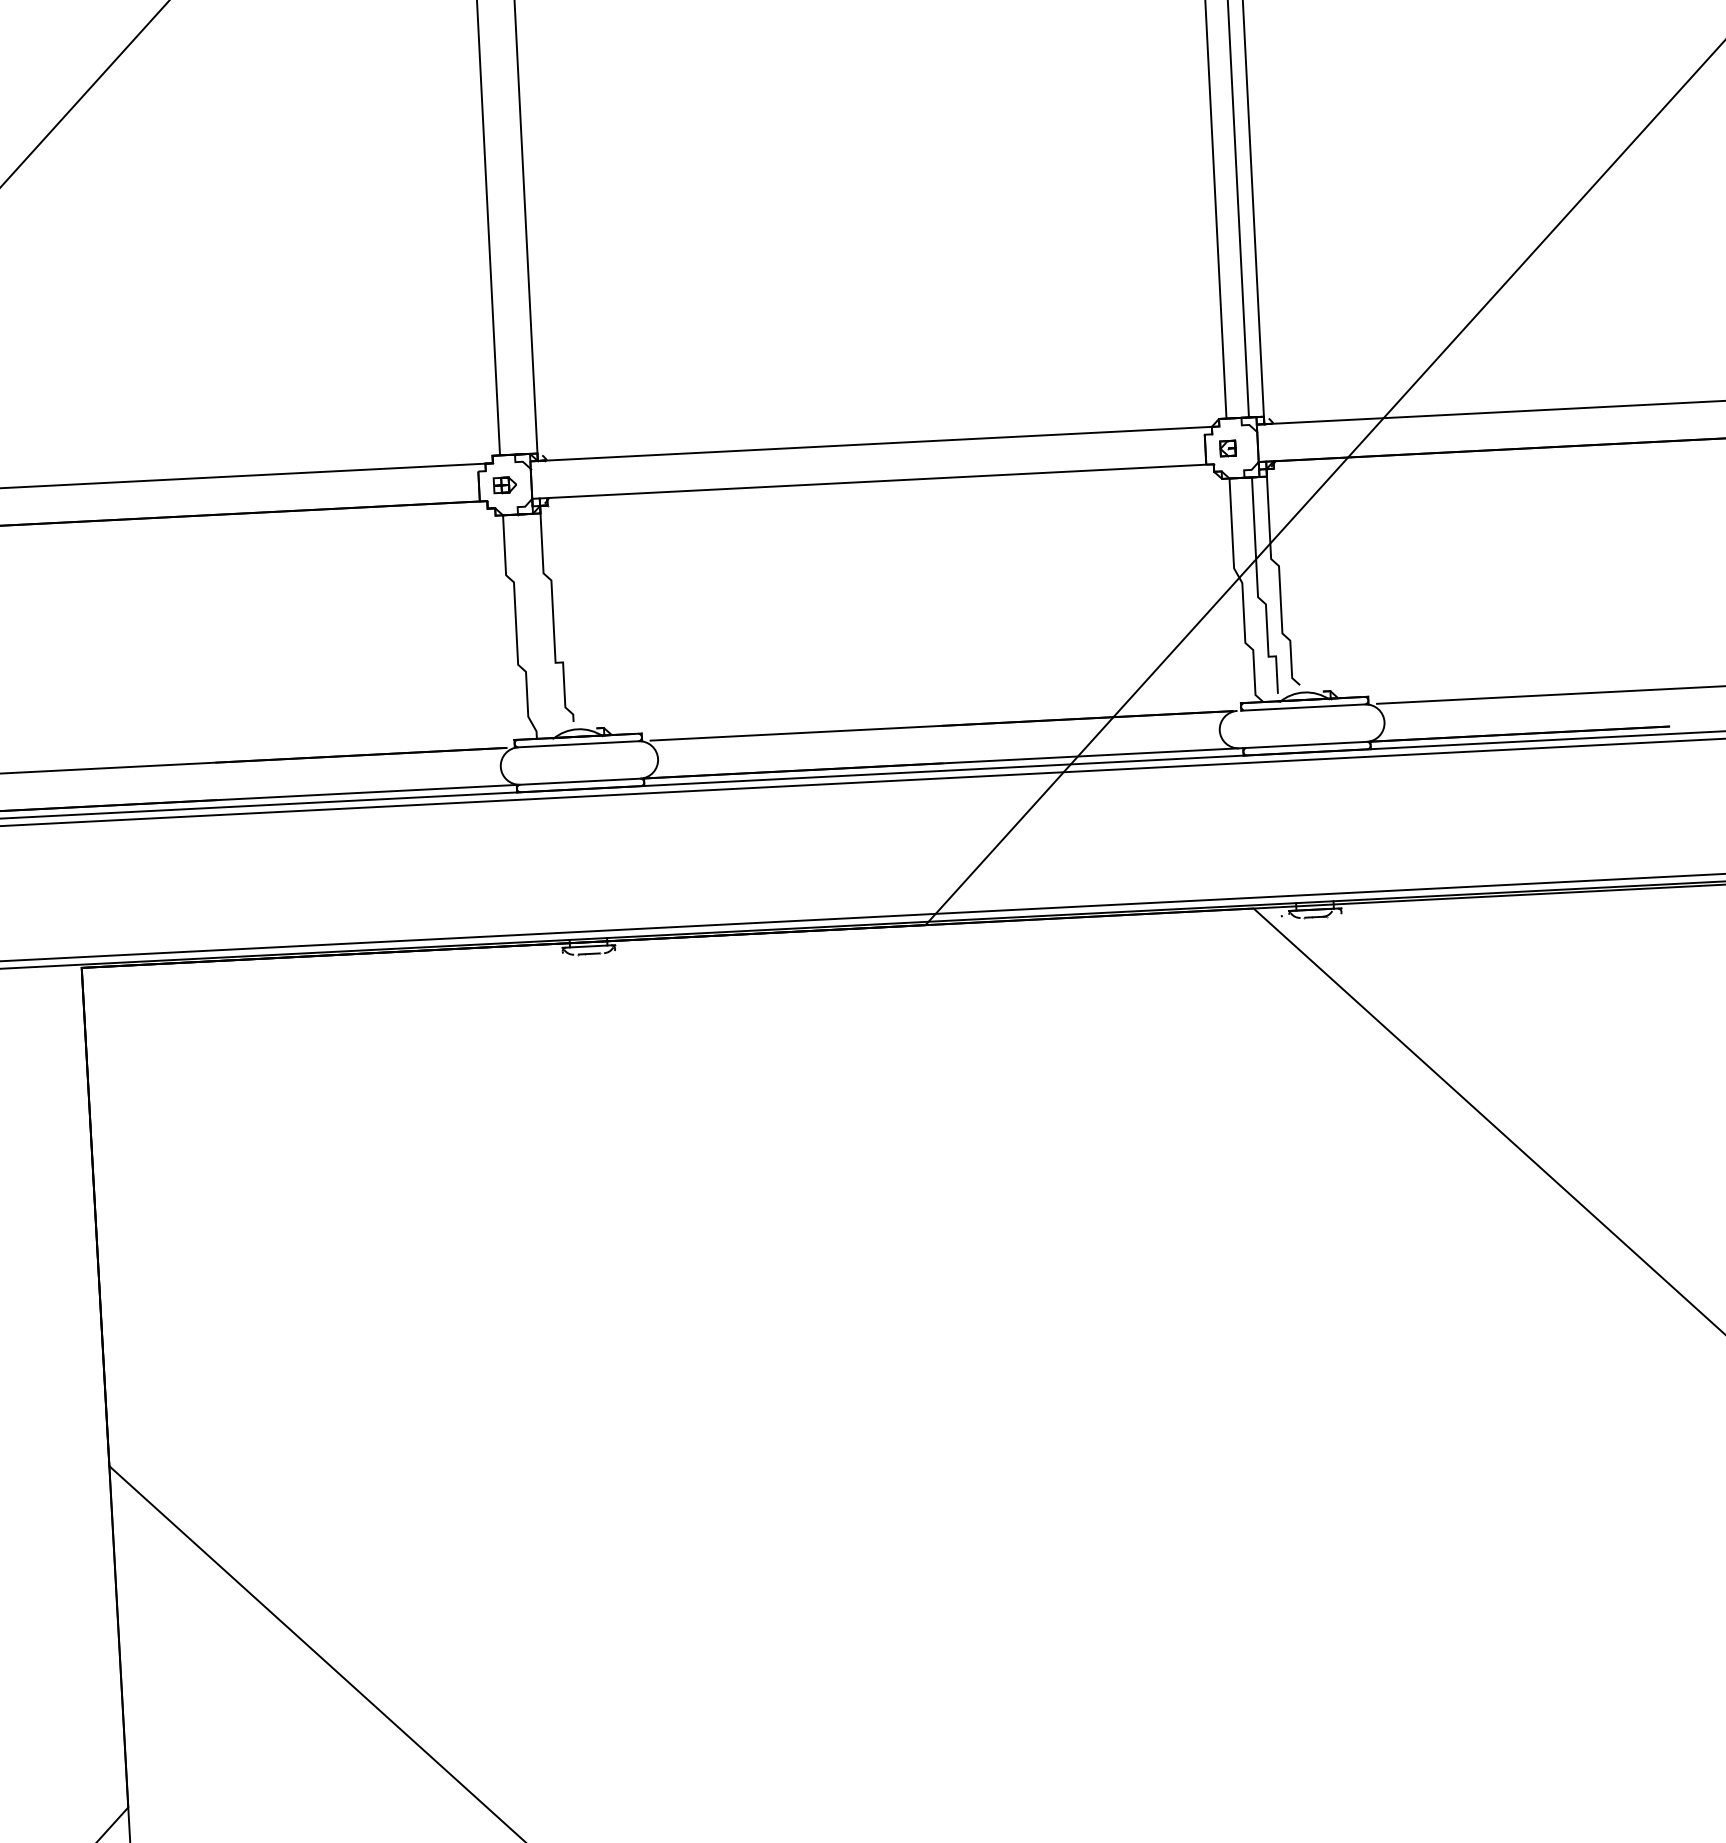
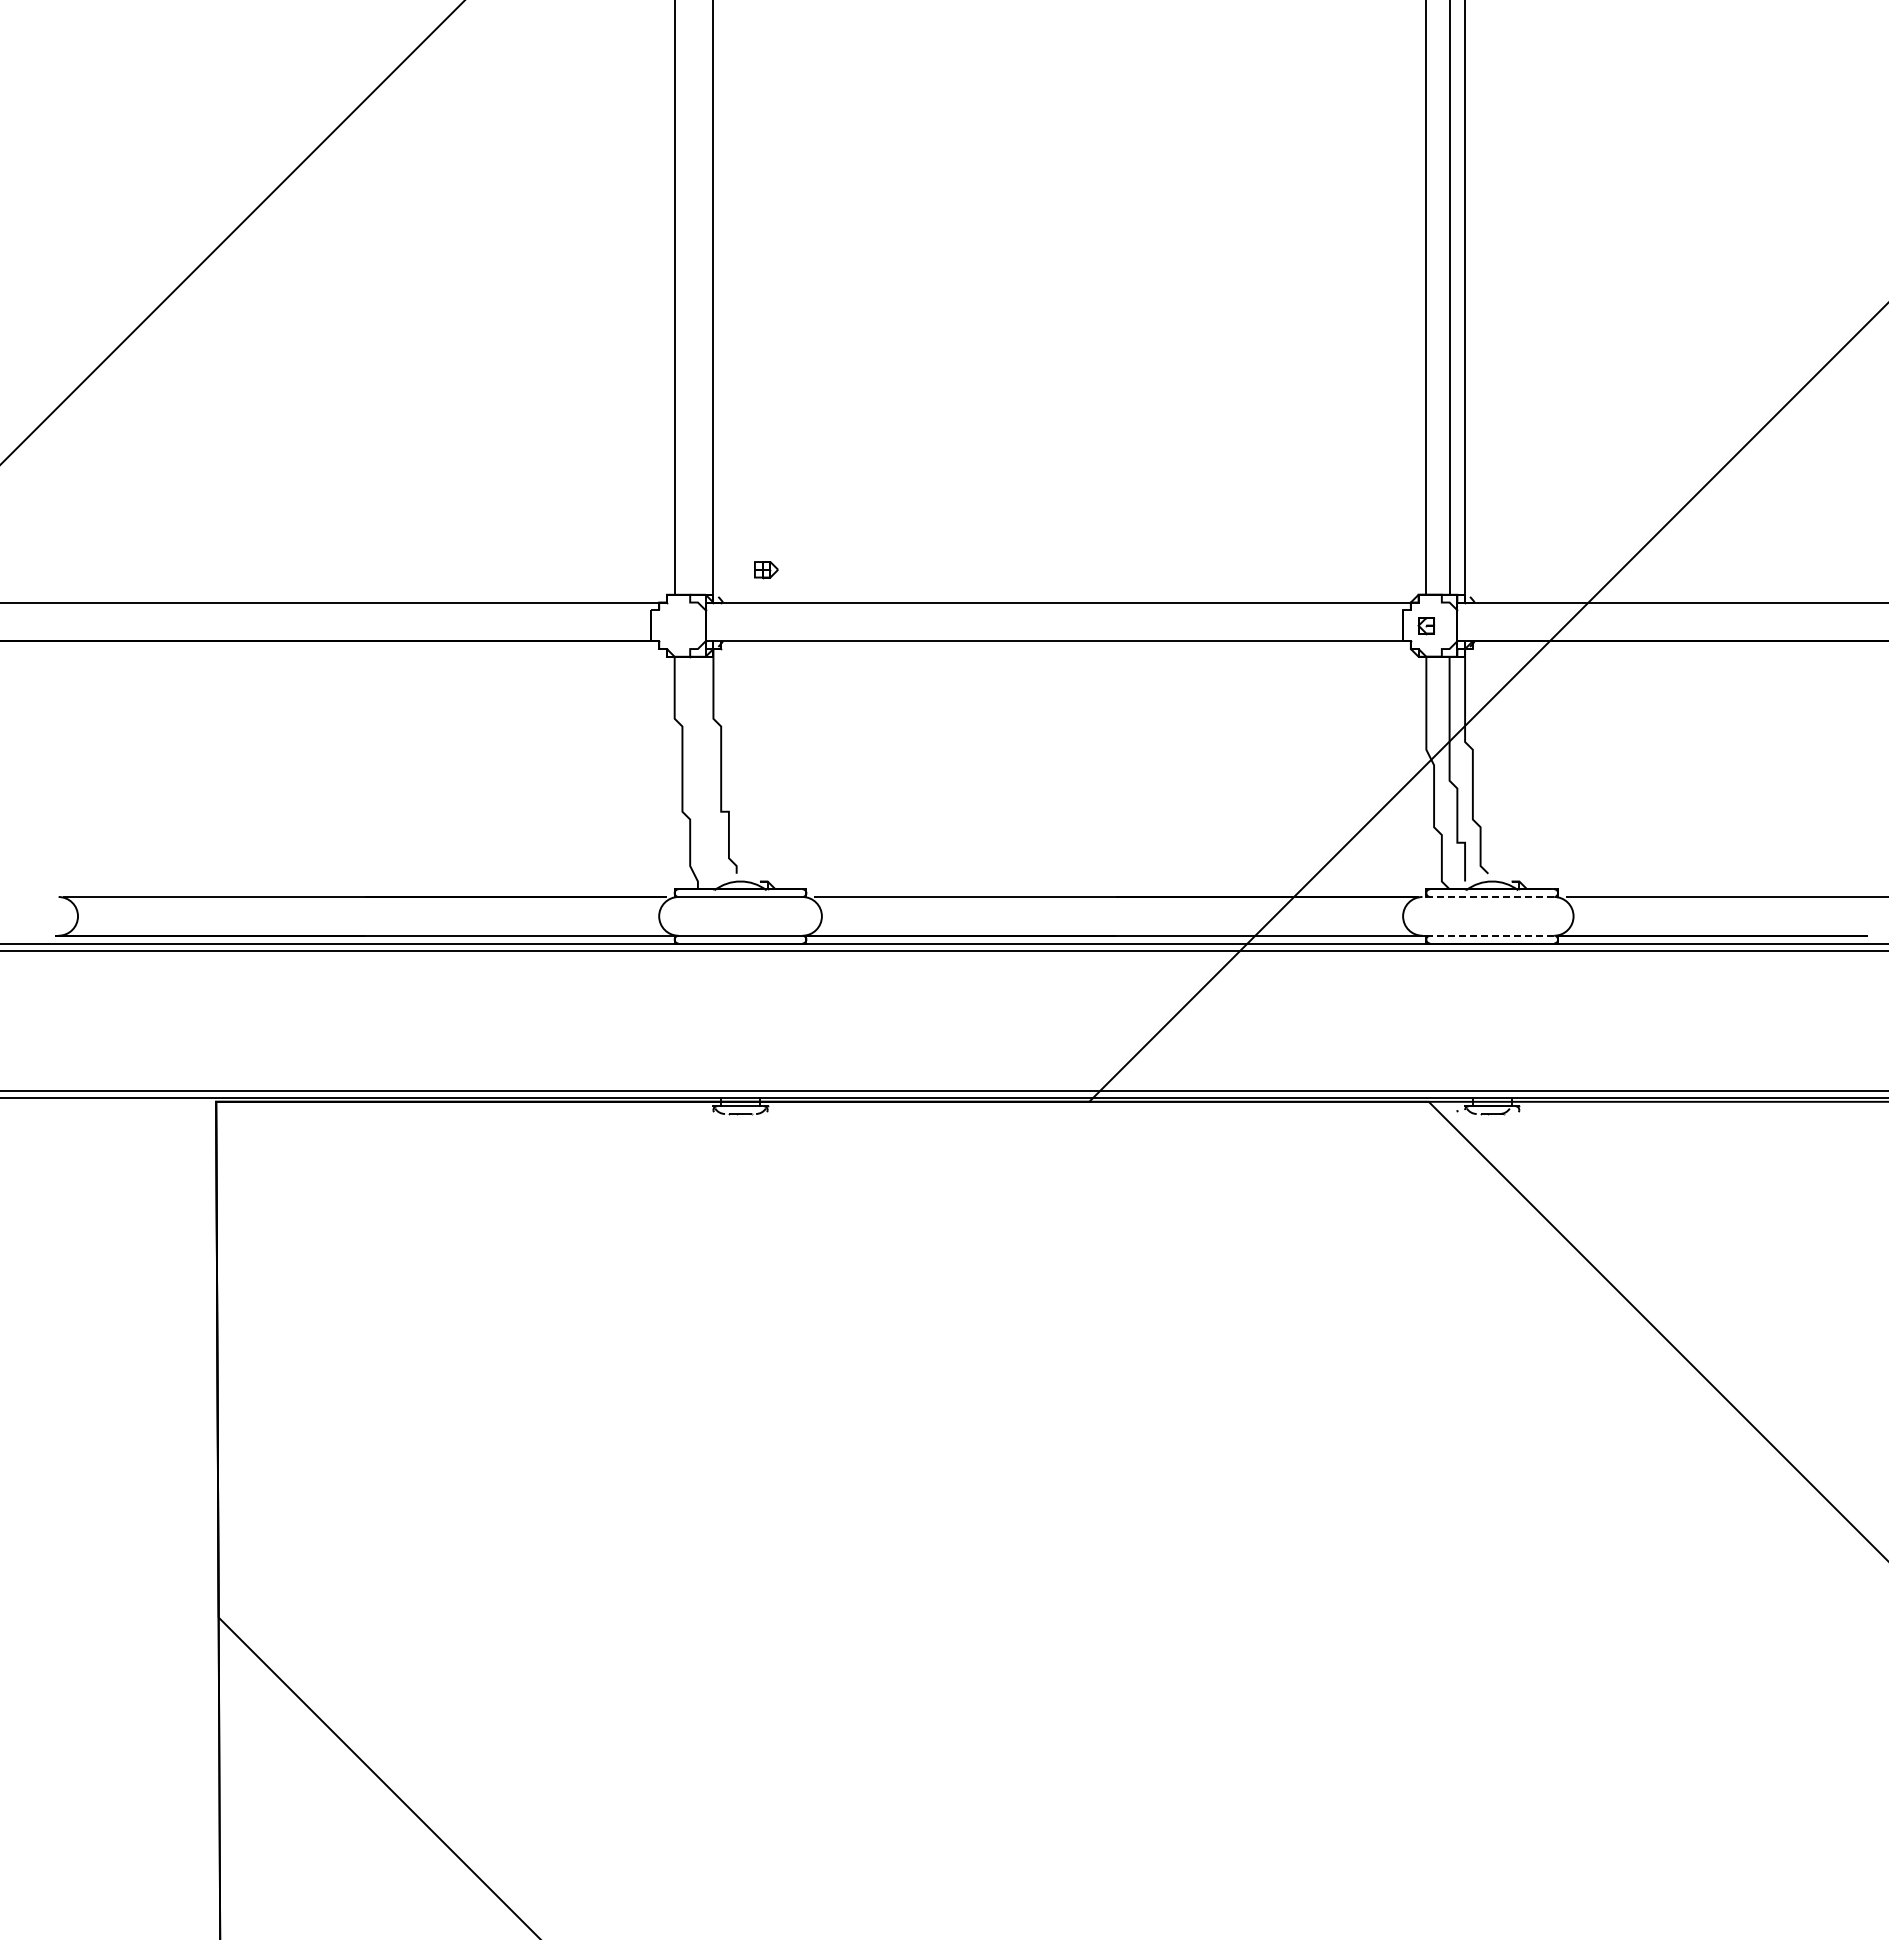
part: (505, 485) -> (766, 570), moved
line: (1305, 707) -> (1492, 897), solid -> dashed
line: (1307, 744) -> (1492, 935), solid -> dashed

